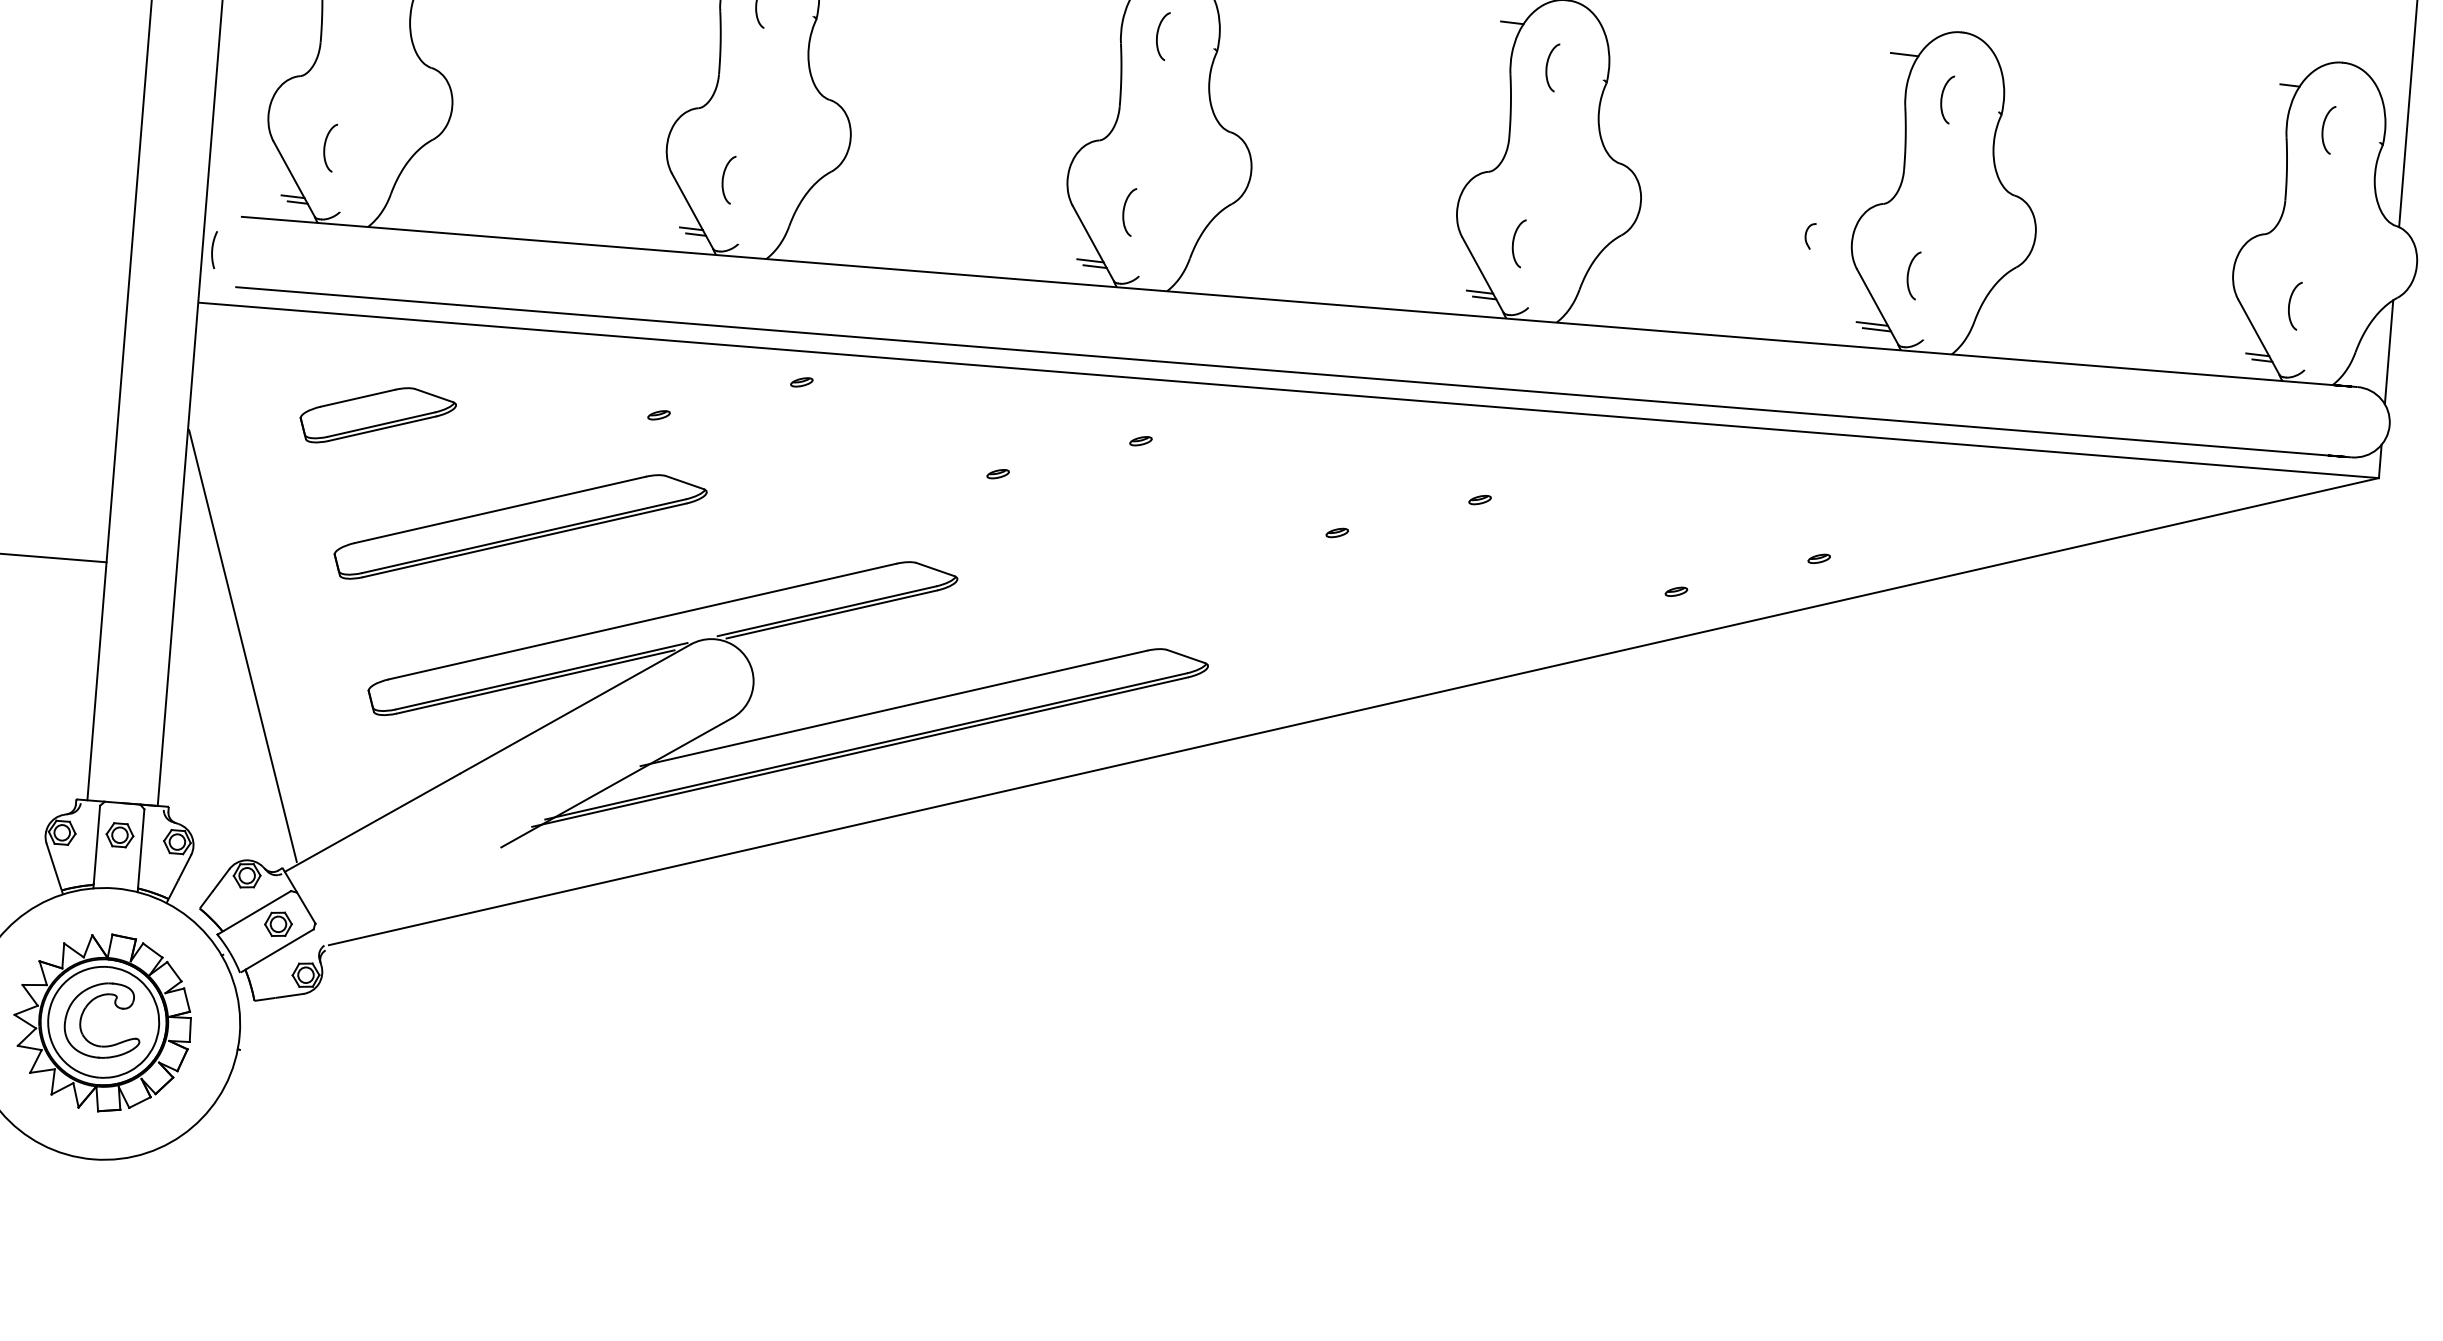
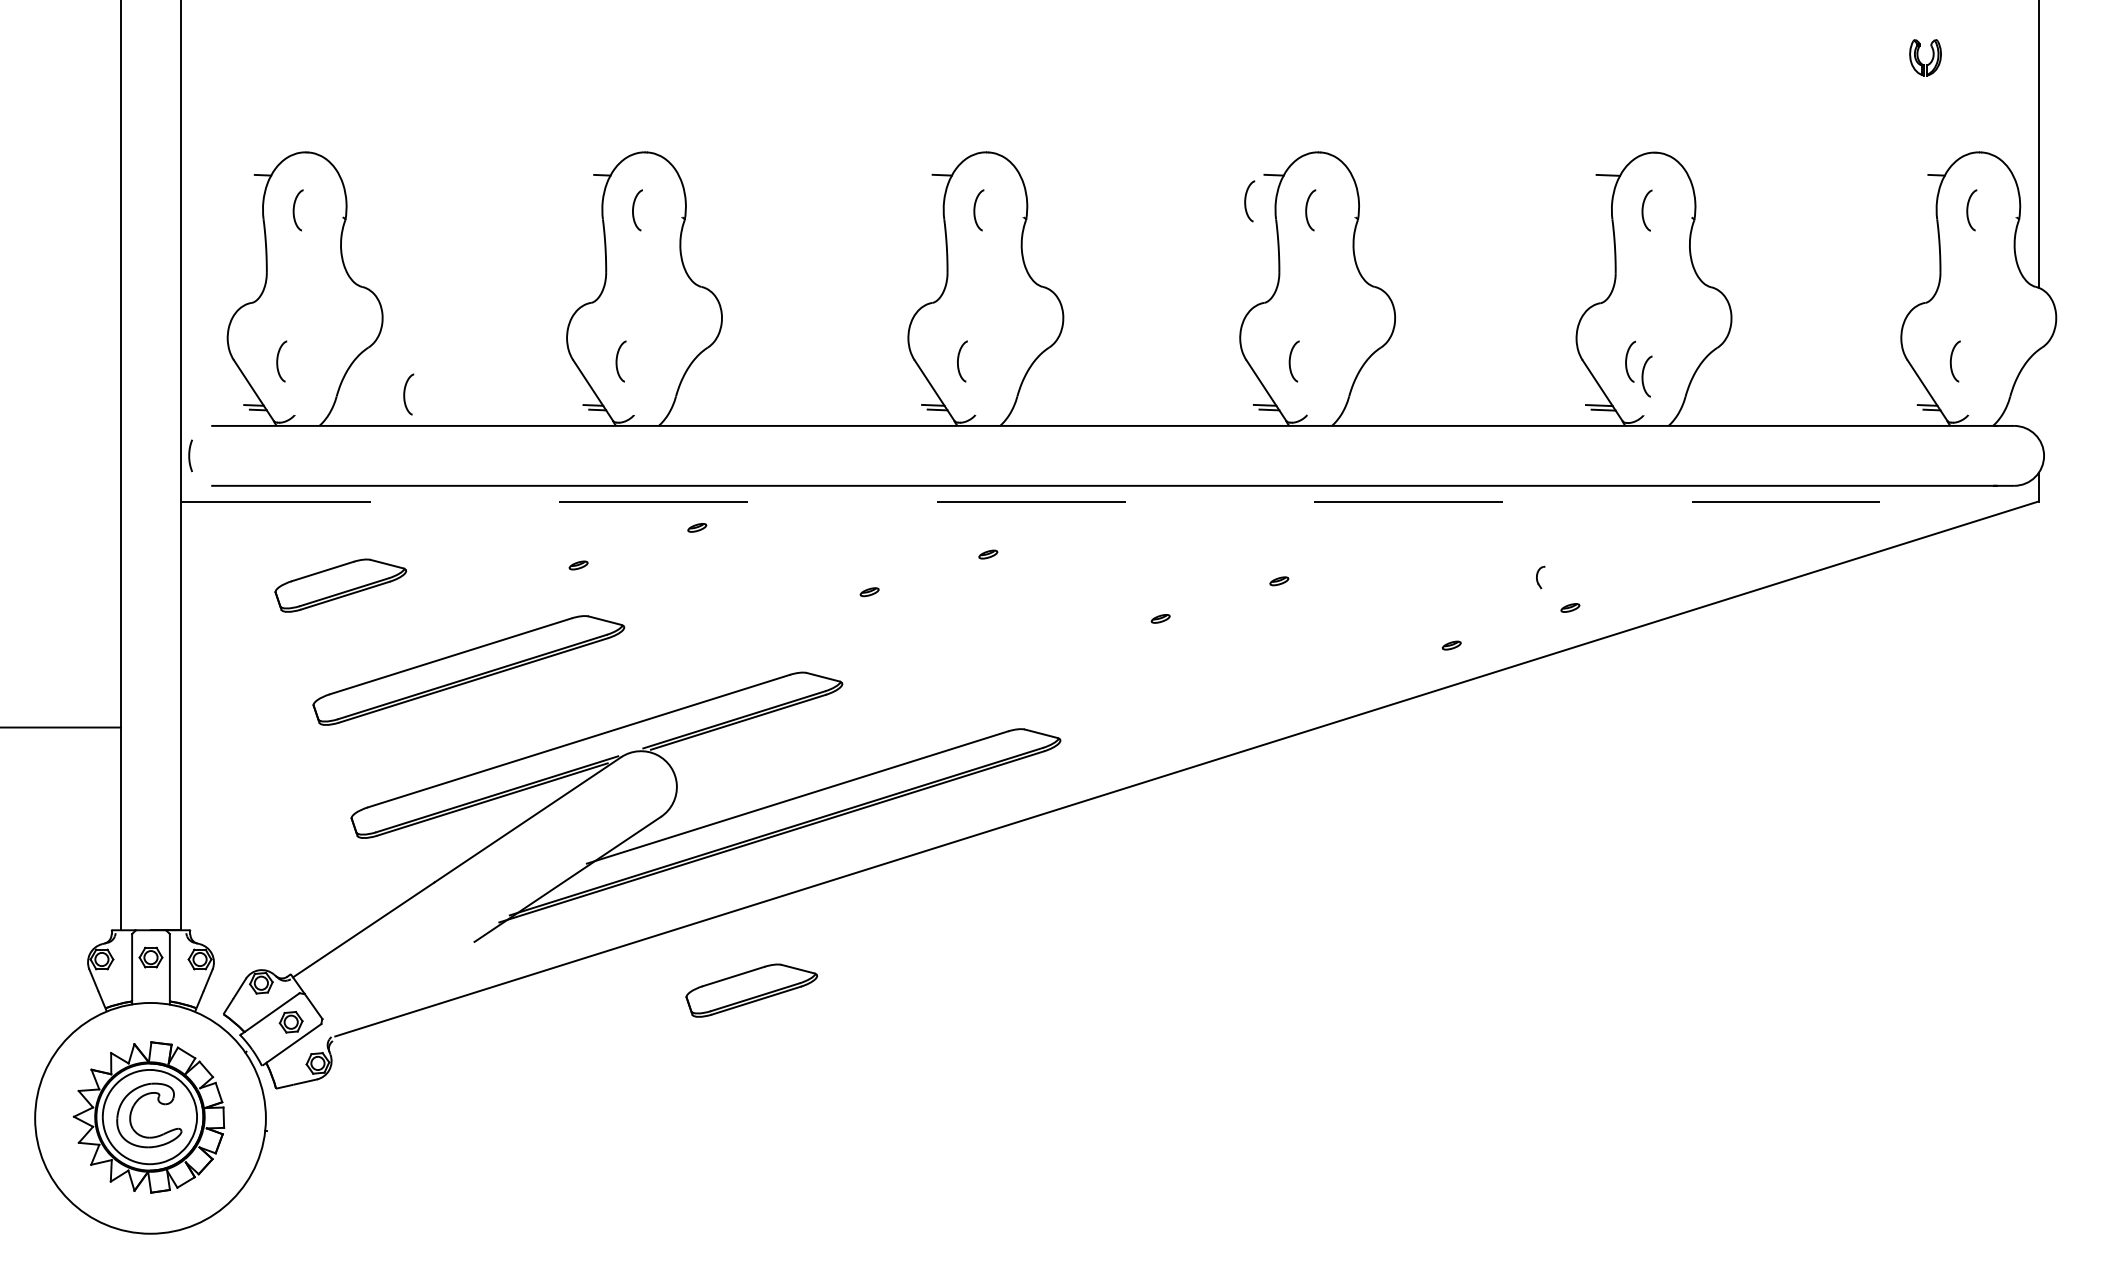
curve: (1477, 49) -> (1246, 200), added
curve: (471, 198) -> (405, 394), added
part: (1809, 236) -> (1540, 577), moved
curve: (1926, 294) -> (1643, 376), added
line: (2388, 352) -> (2038, 394), removed
line: (1289, 390) -> (1110, 501), solid -> dashed
line: (242, 646) -> (241, 789), removed
part: (821, 930) -> (751, 990), added

